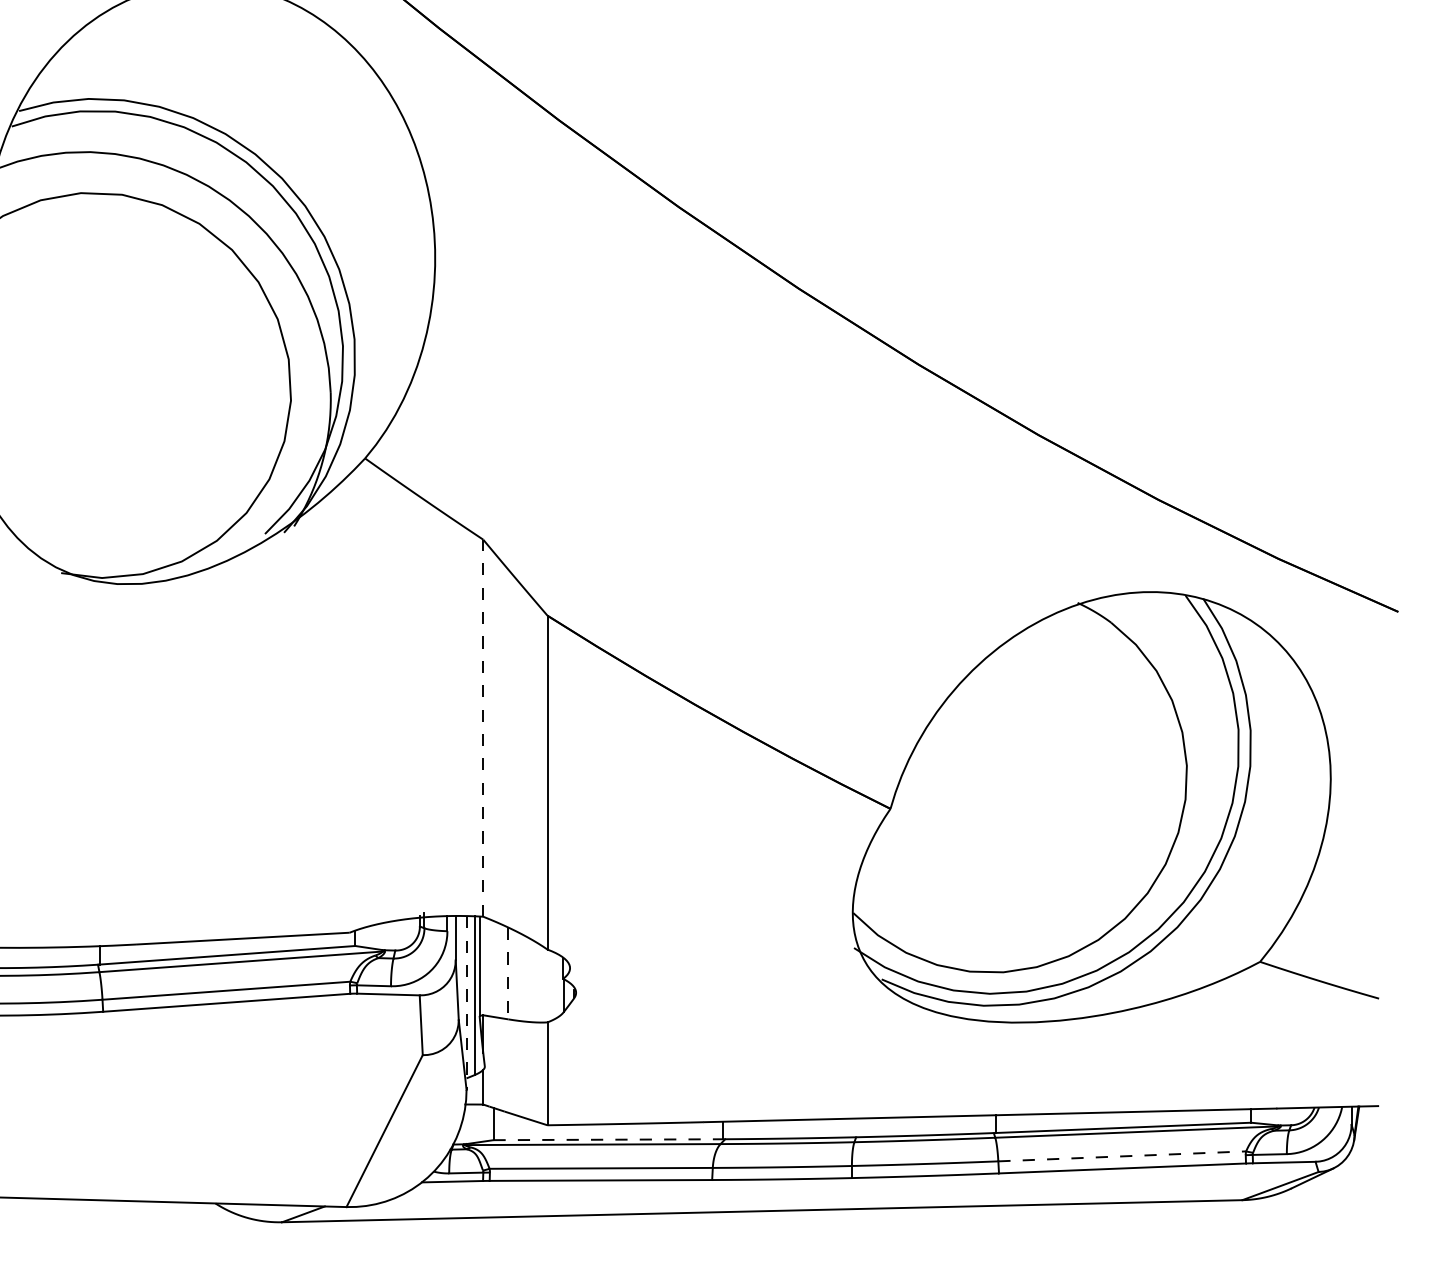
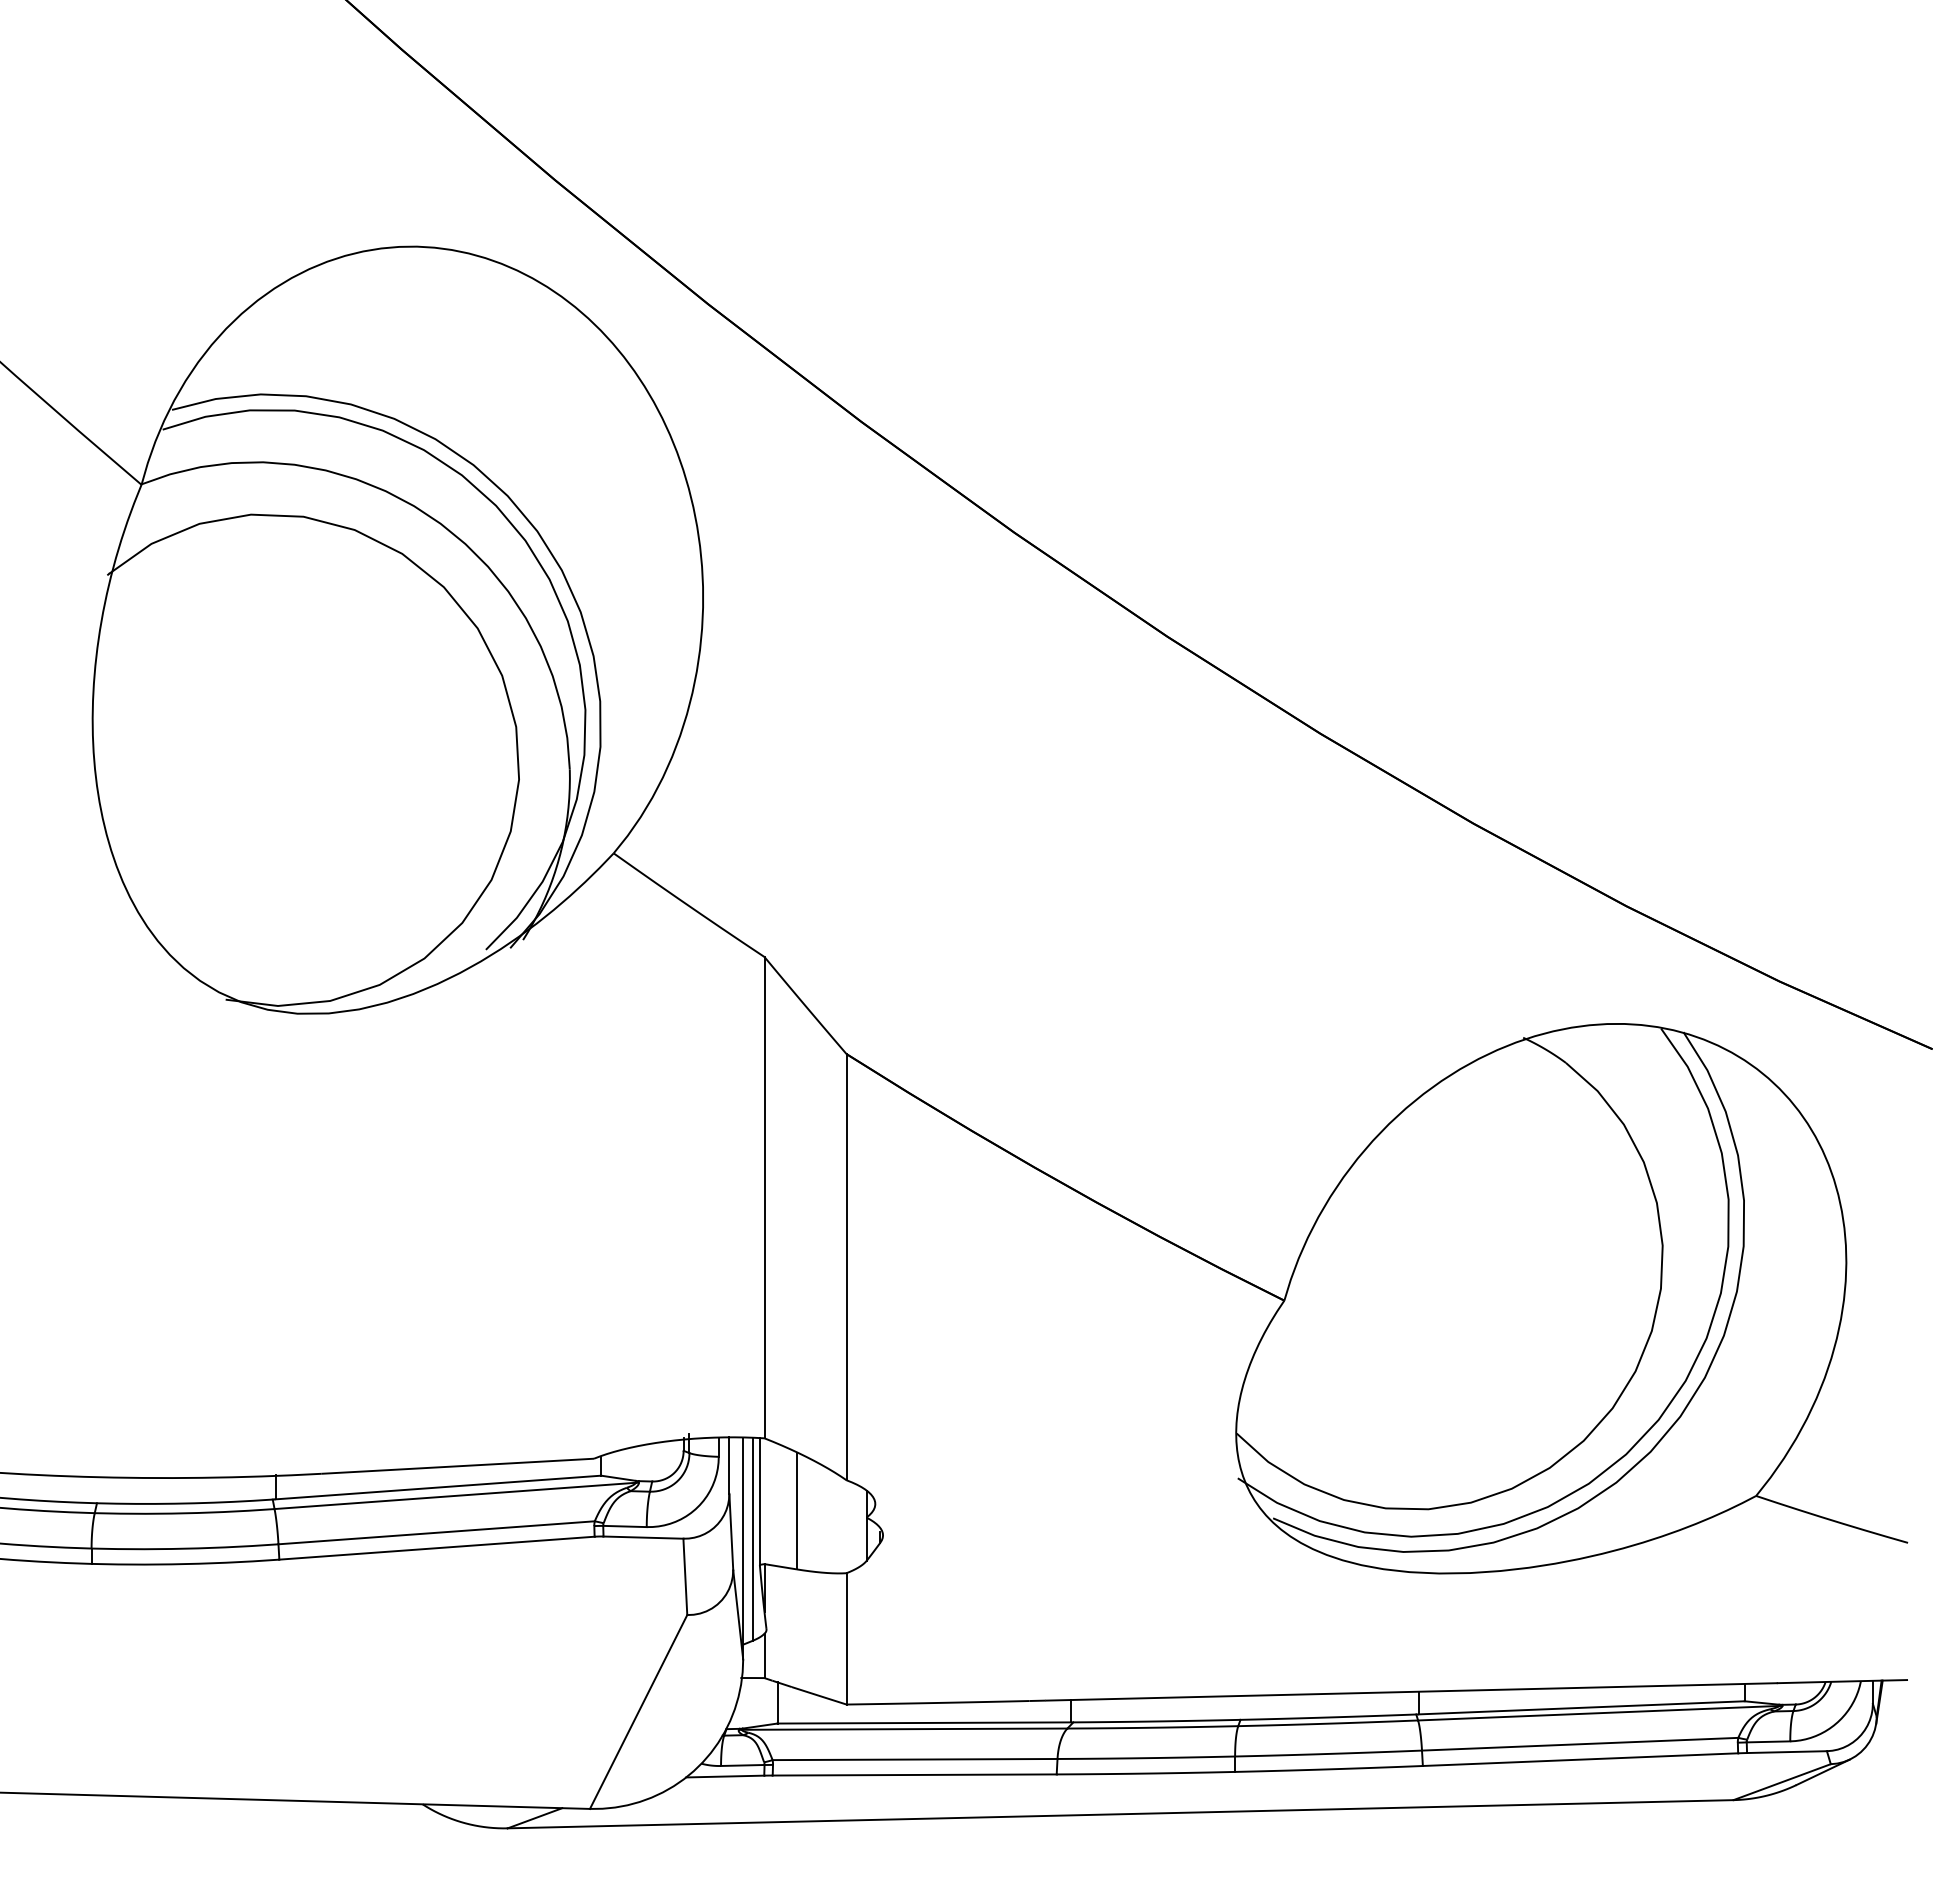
line: (483, 728) -> (764, 1197), dashed -> solid
line: (508, 974) -> (796, 1511), dashed -> solid
line: (466, 1003) -> (743, 1548), dashed -> solid
line: (608, 1139) -> (924, 1722), dashed -> solid
line: (1122, 1156) -> (1580, 1744), dashed -> solid

